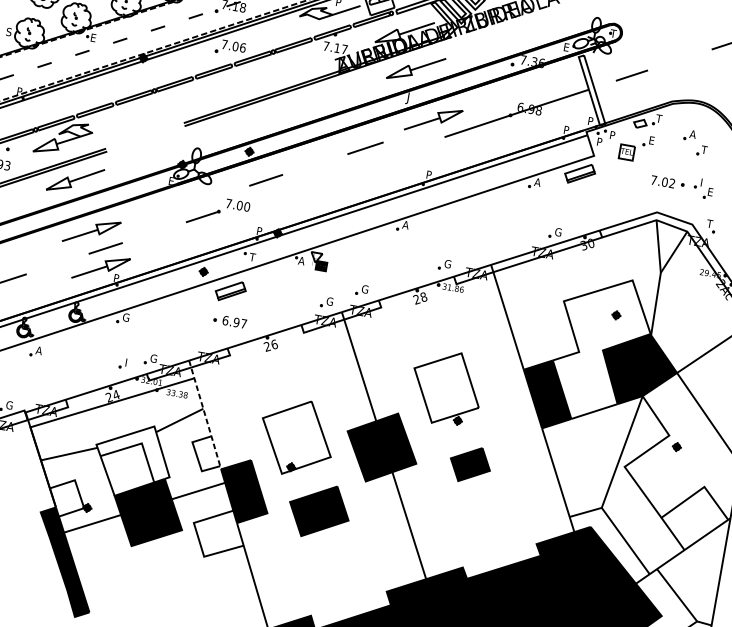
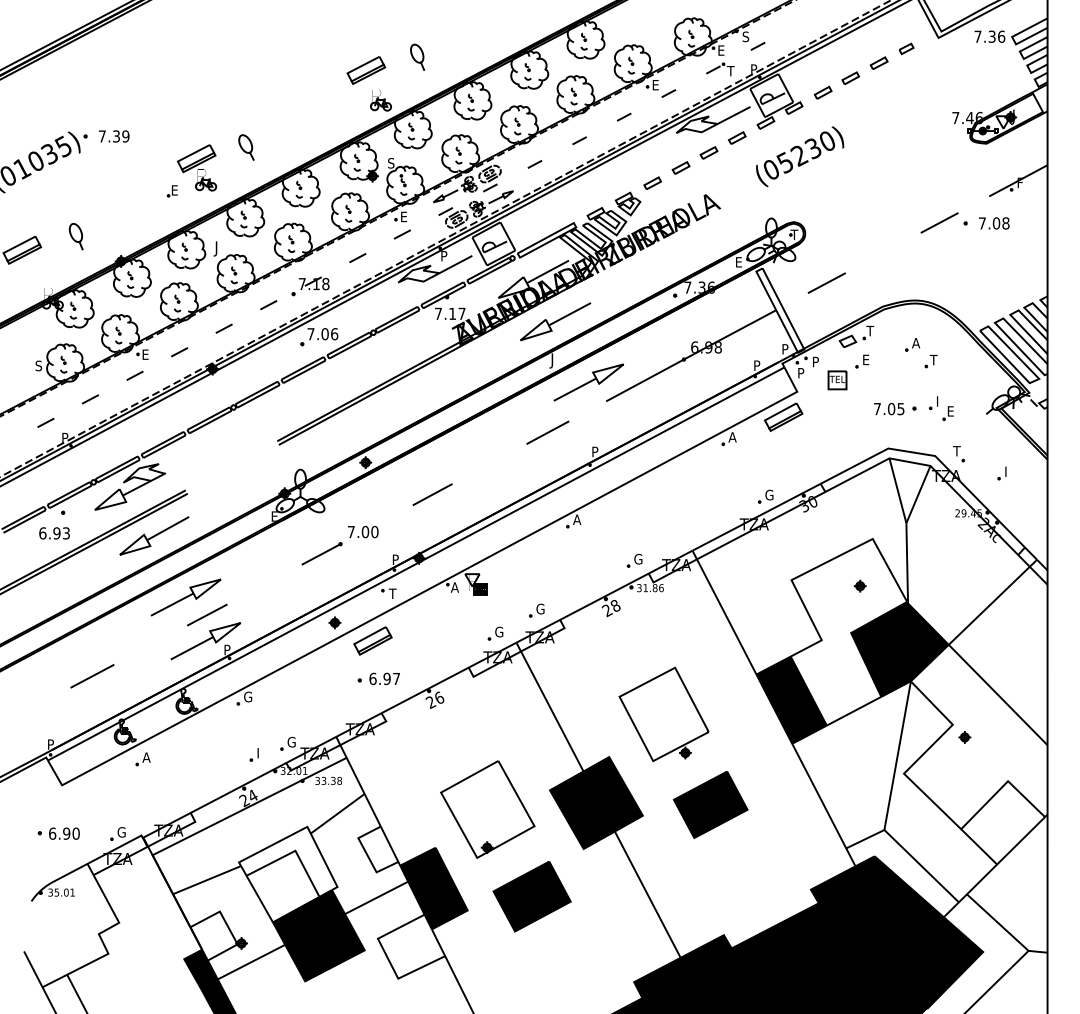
line: (365, 148) -> (547, 432), moved
line: (265, 180) -> (432, 494), moved
text: (671, 182) -> (900, 408), 7.02 -> 7.05
line: (205, 415) -> (368, 801), dashed -> solid
part: (470, 464) -> (710, 804), size x1.43

